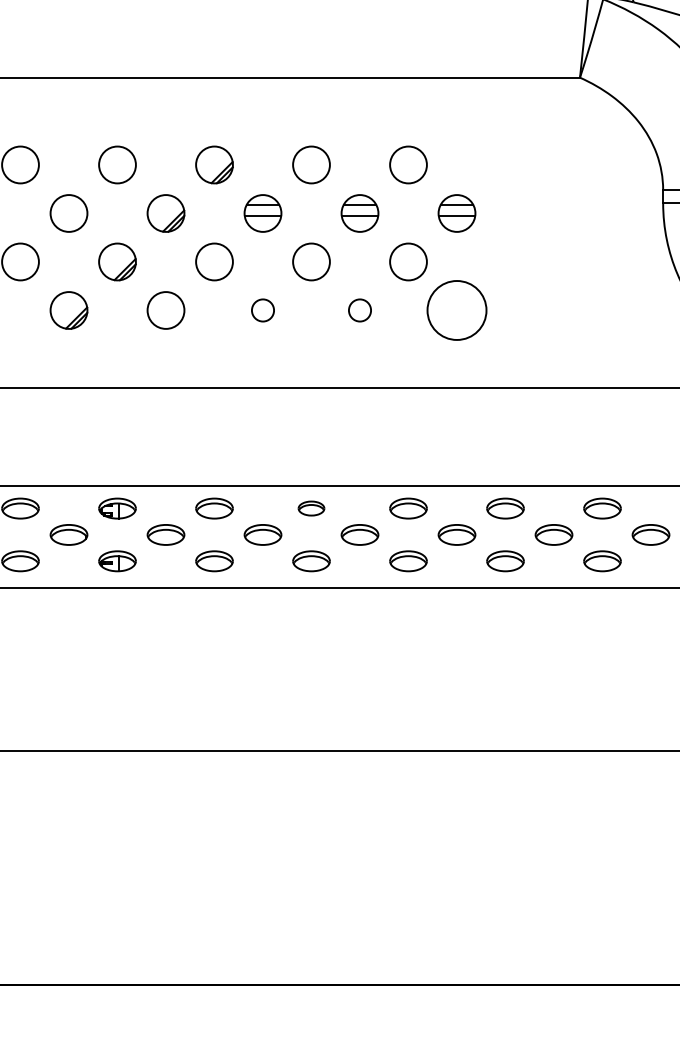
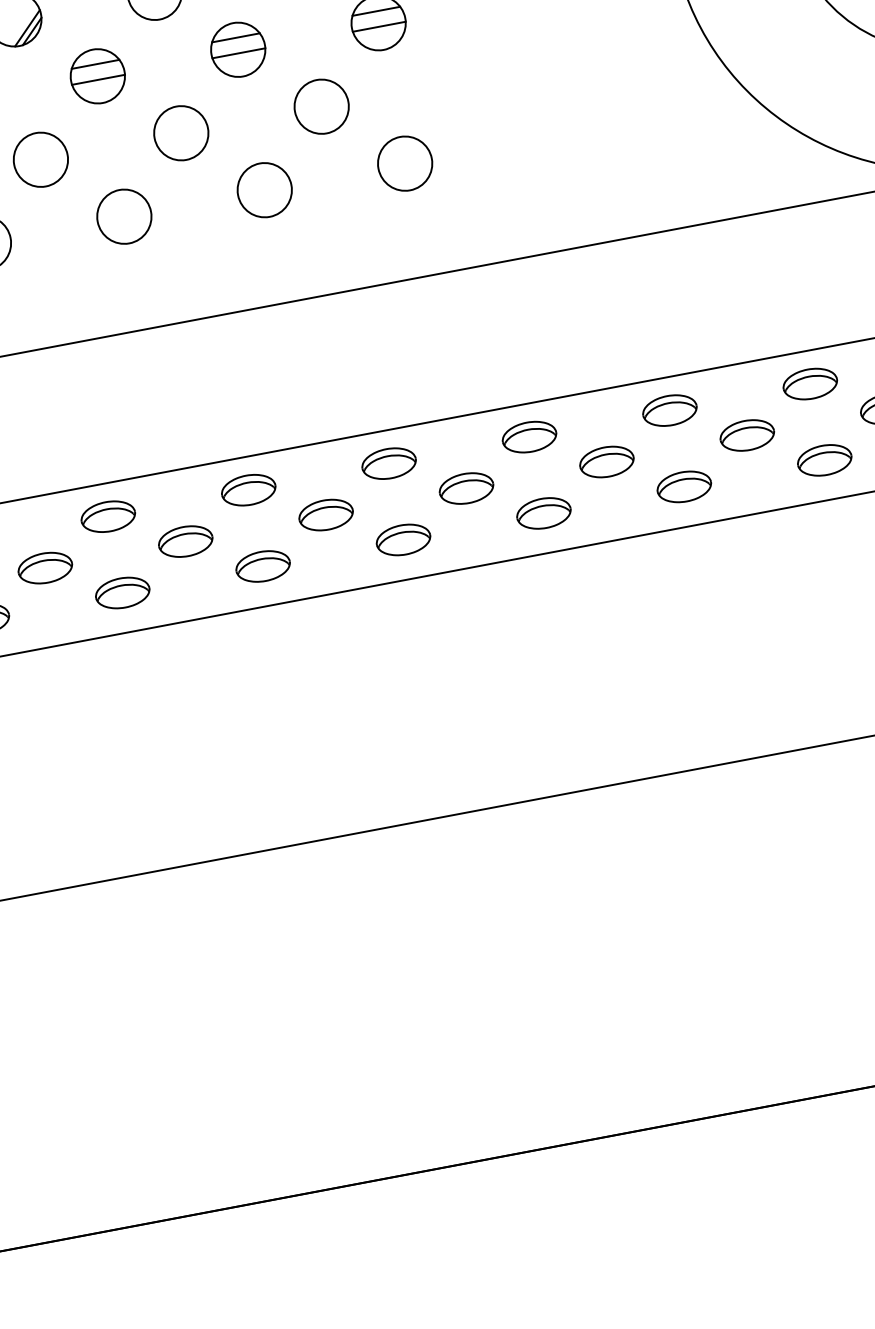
circle: (262, 310) -> (123, 216), size x1.67
circle: (359, 310) -> (264, 190), size x1.67
circle: (456, 310) -> (404, 163), size x0.62
part: (311, 508) -> (248, 490), size x1.43

